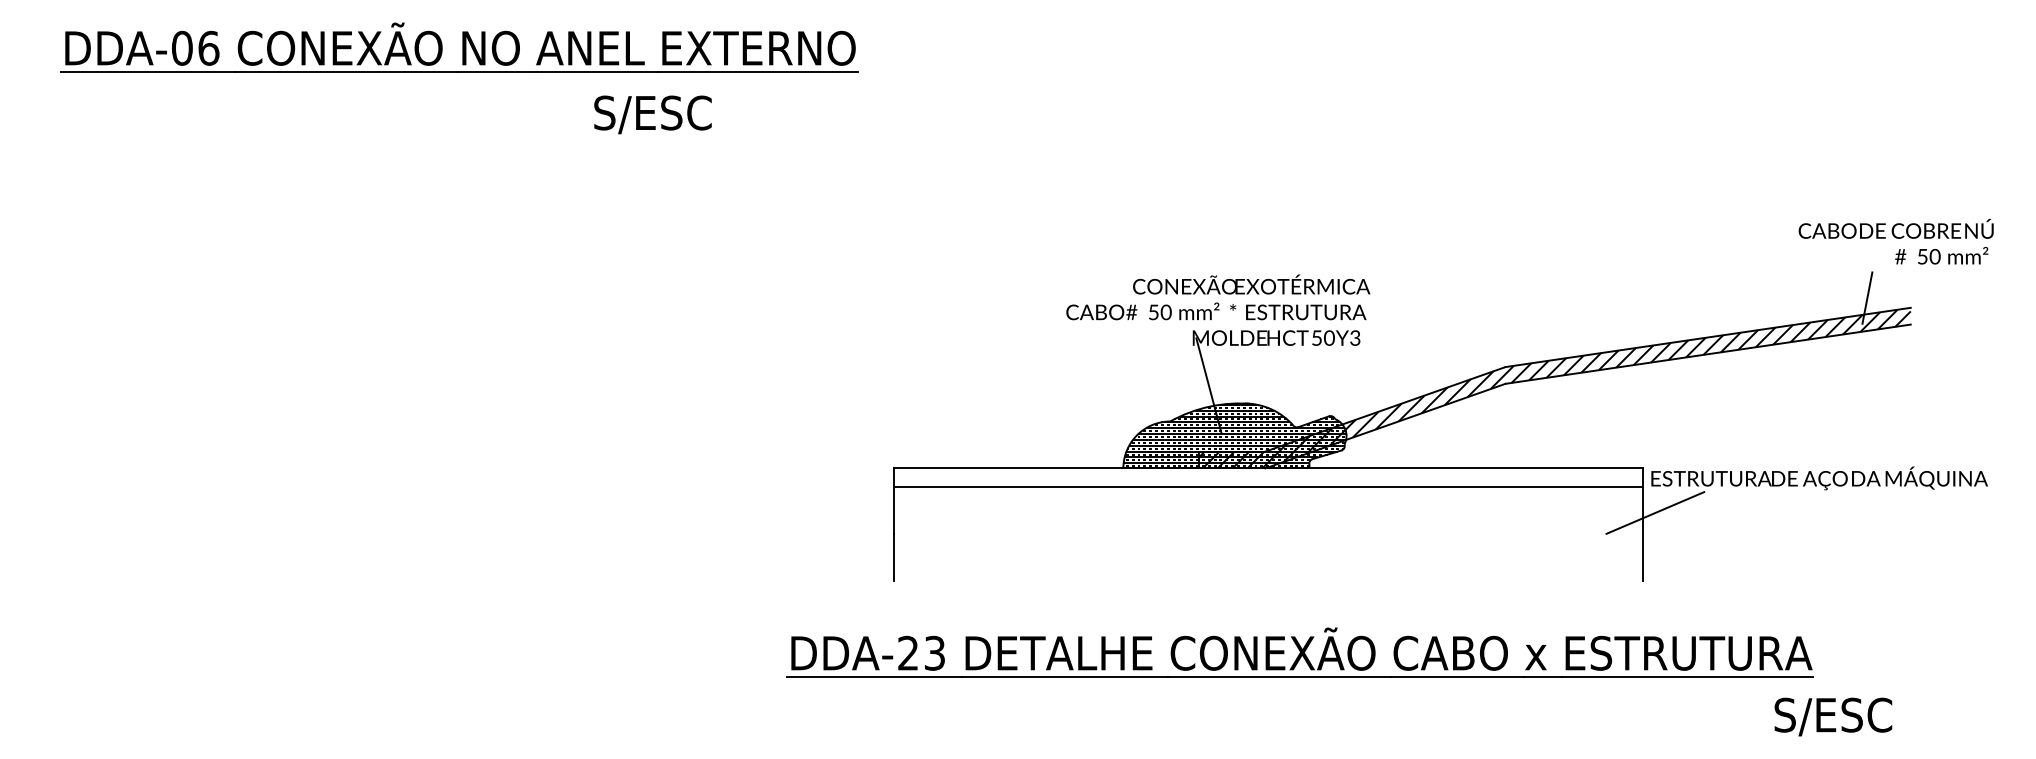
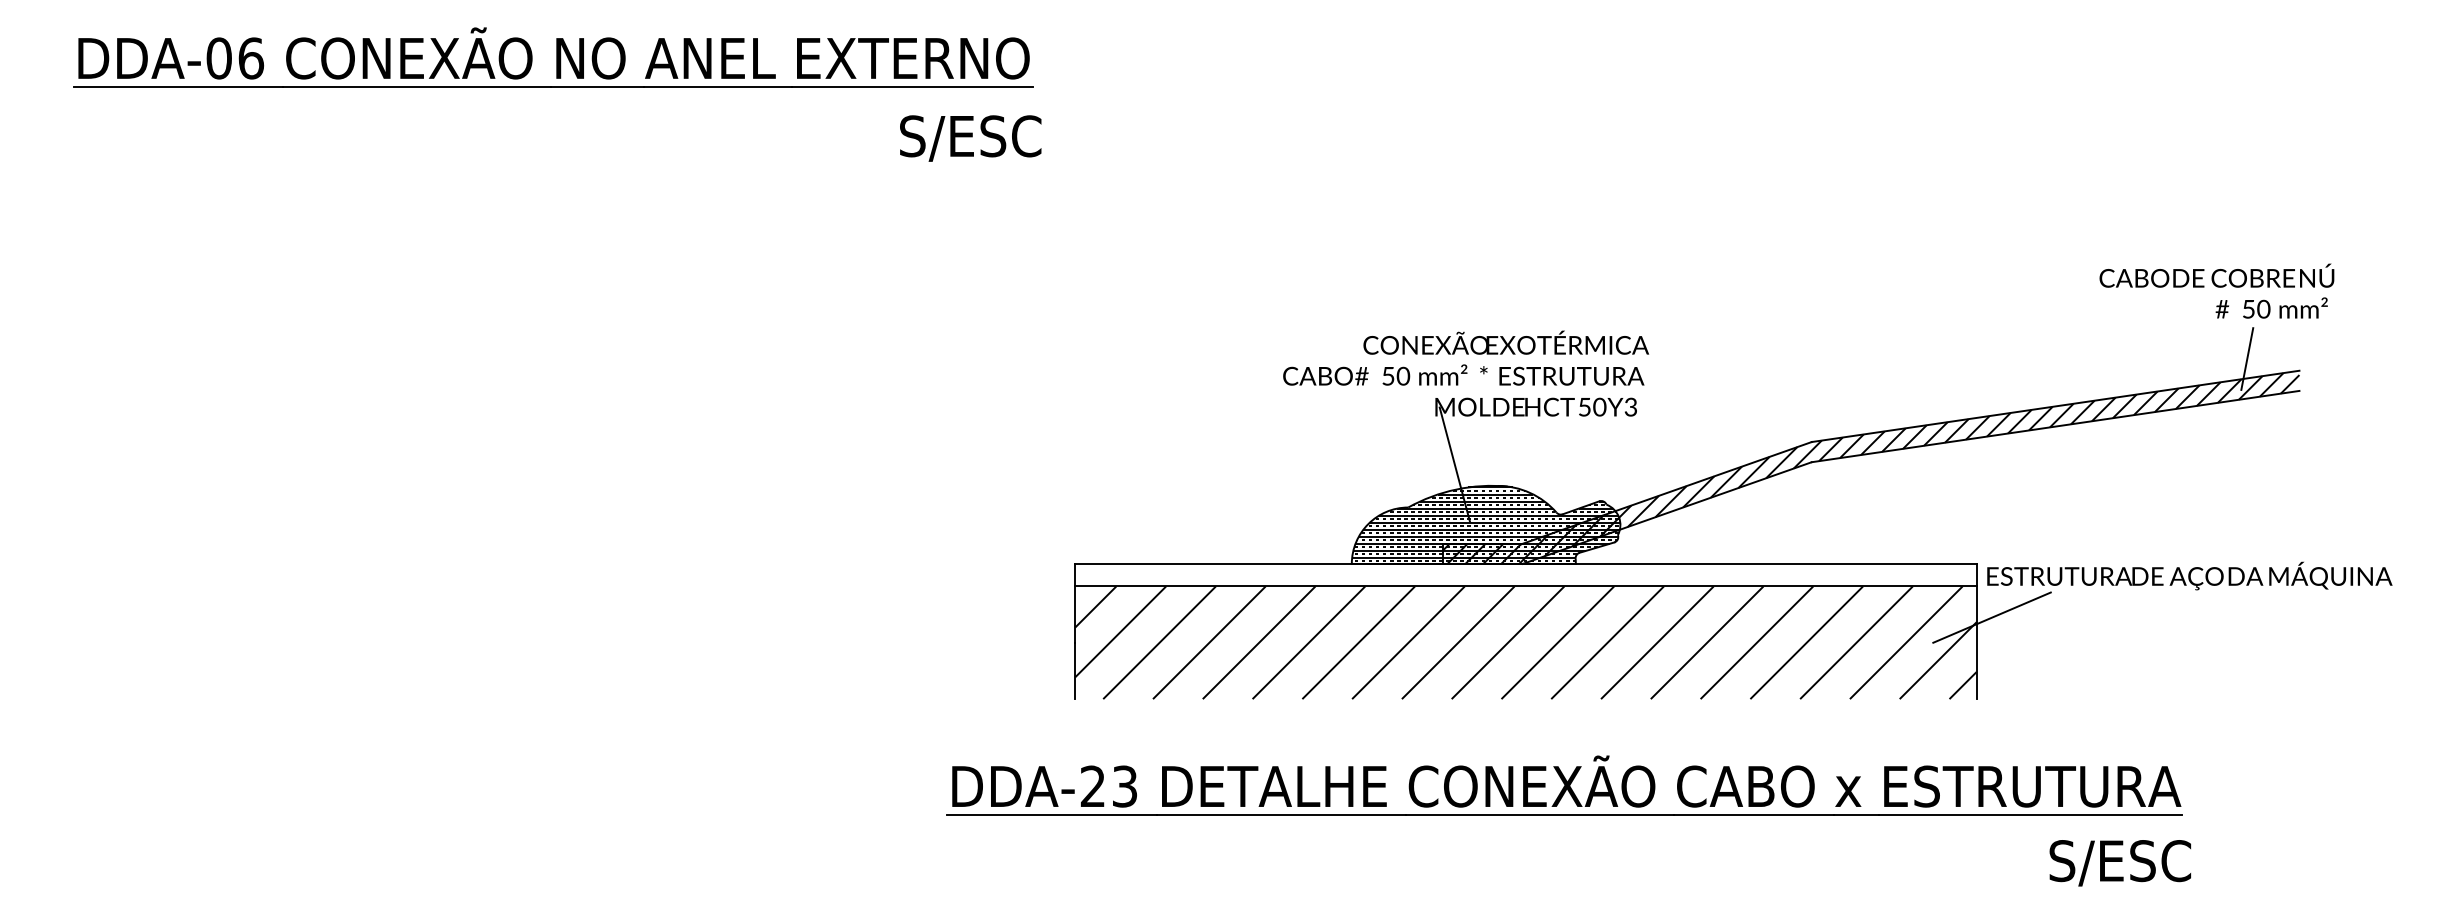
text: (652, 114) -> (970, 138), moved
text: (1895, 241) -> (2216, 290), moved
hatch: (1267, 533) -> (1525, 642), added
text: (1832, 717) -> (2119, 863), moved

